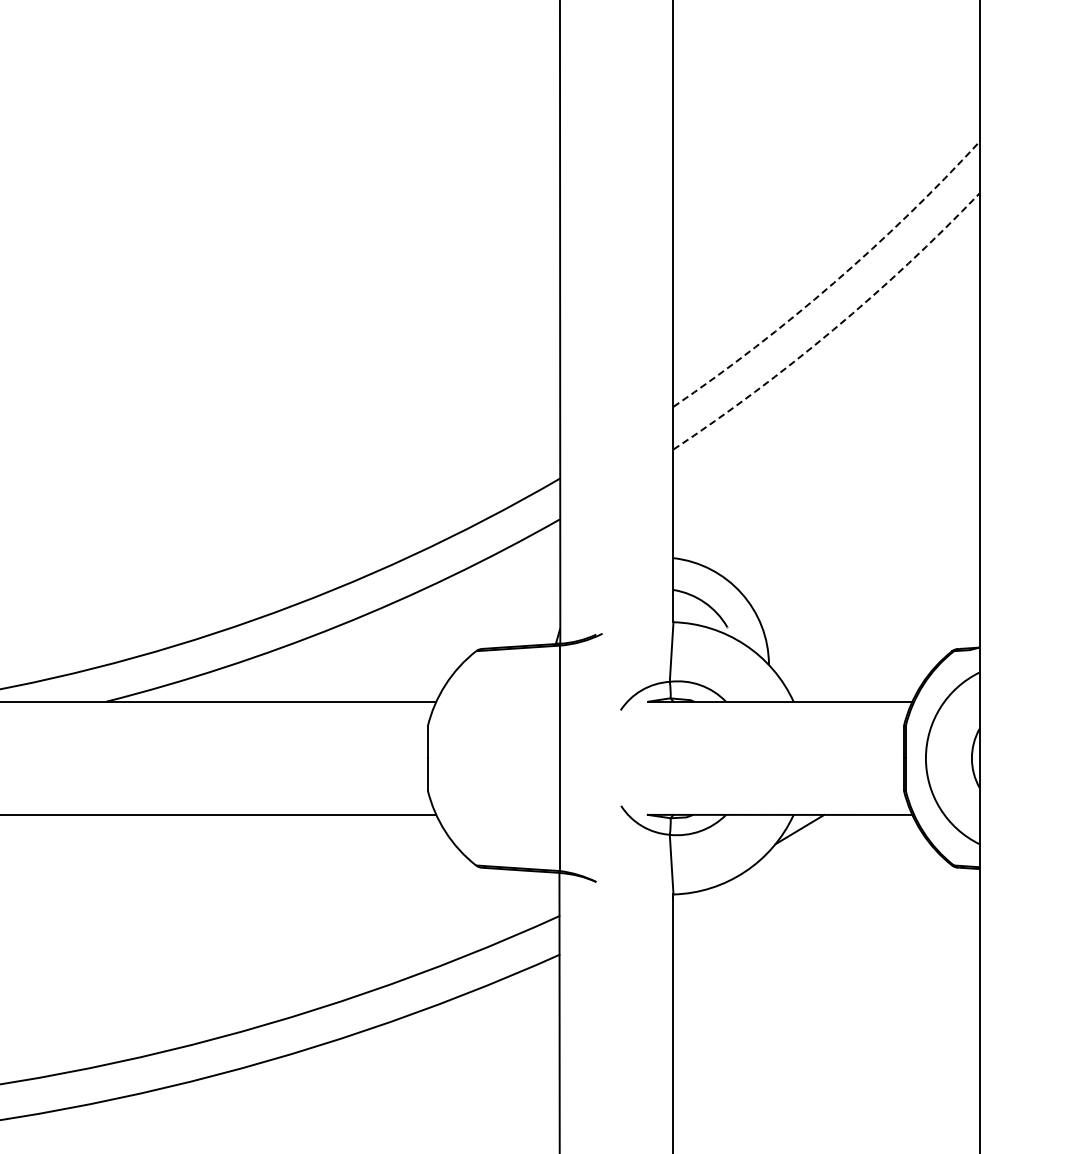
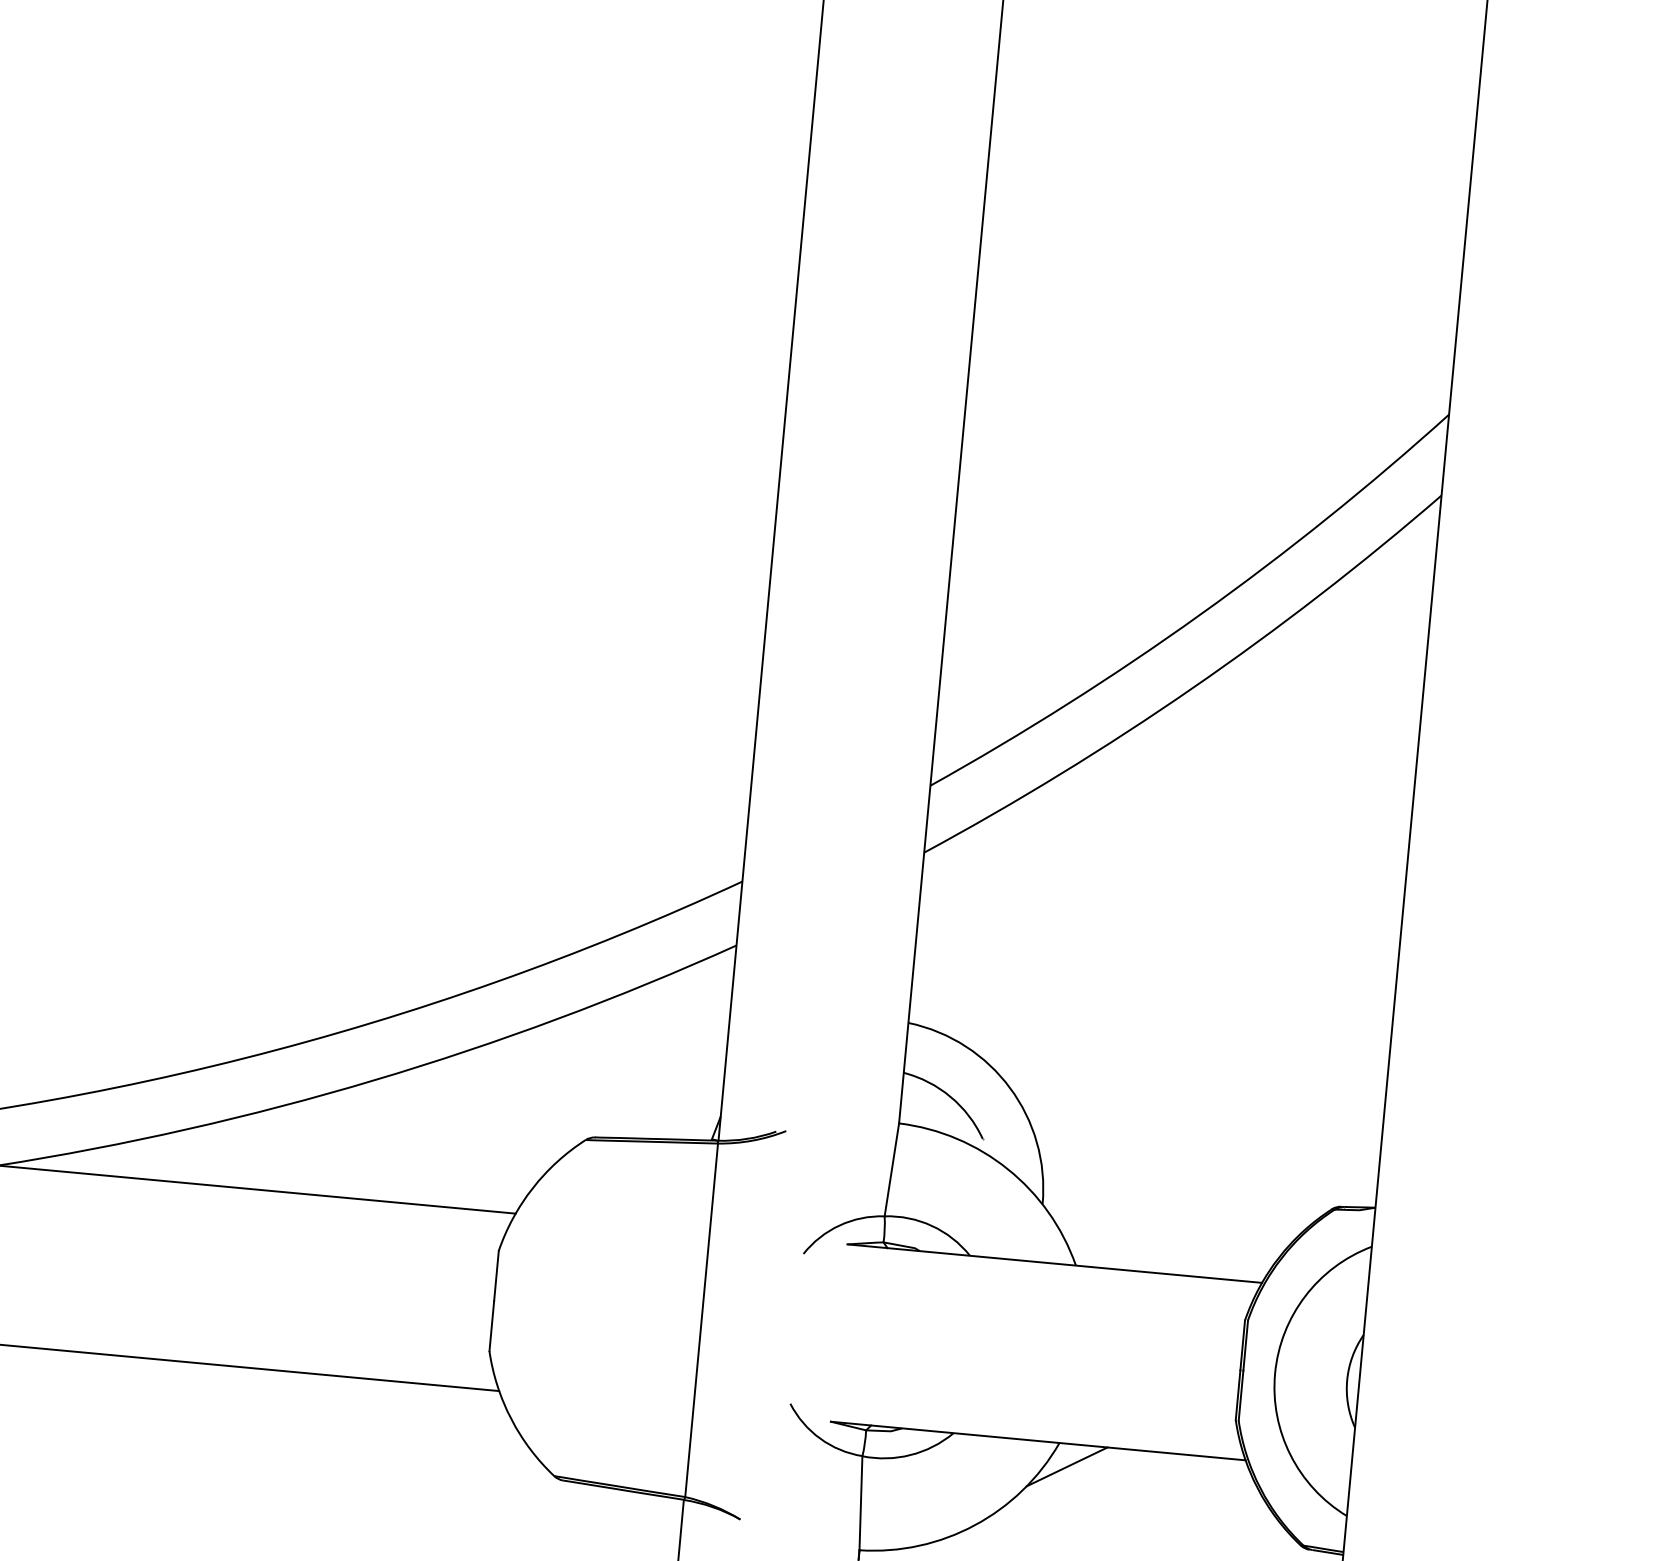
arc: (834, 282) -> (1200, 614), dashed -> solid
arc: (833, 329) -> (1192, 687), dashed -> solid

